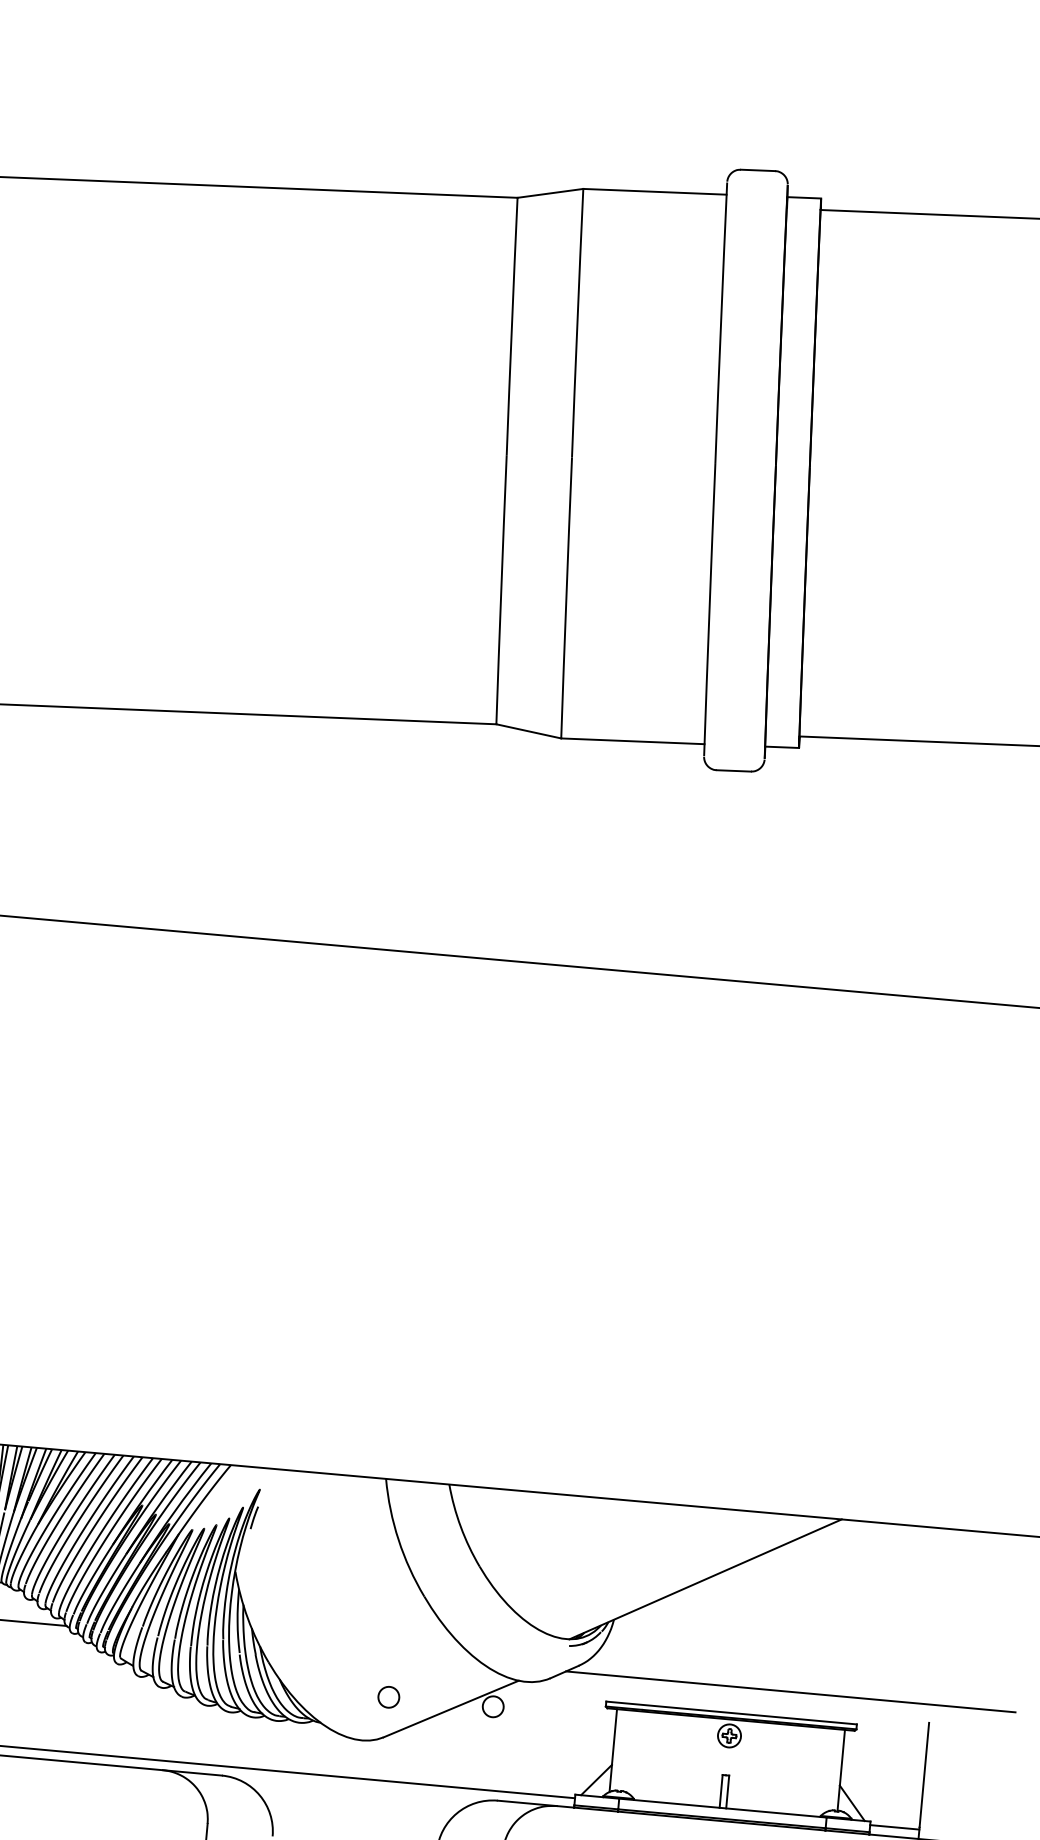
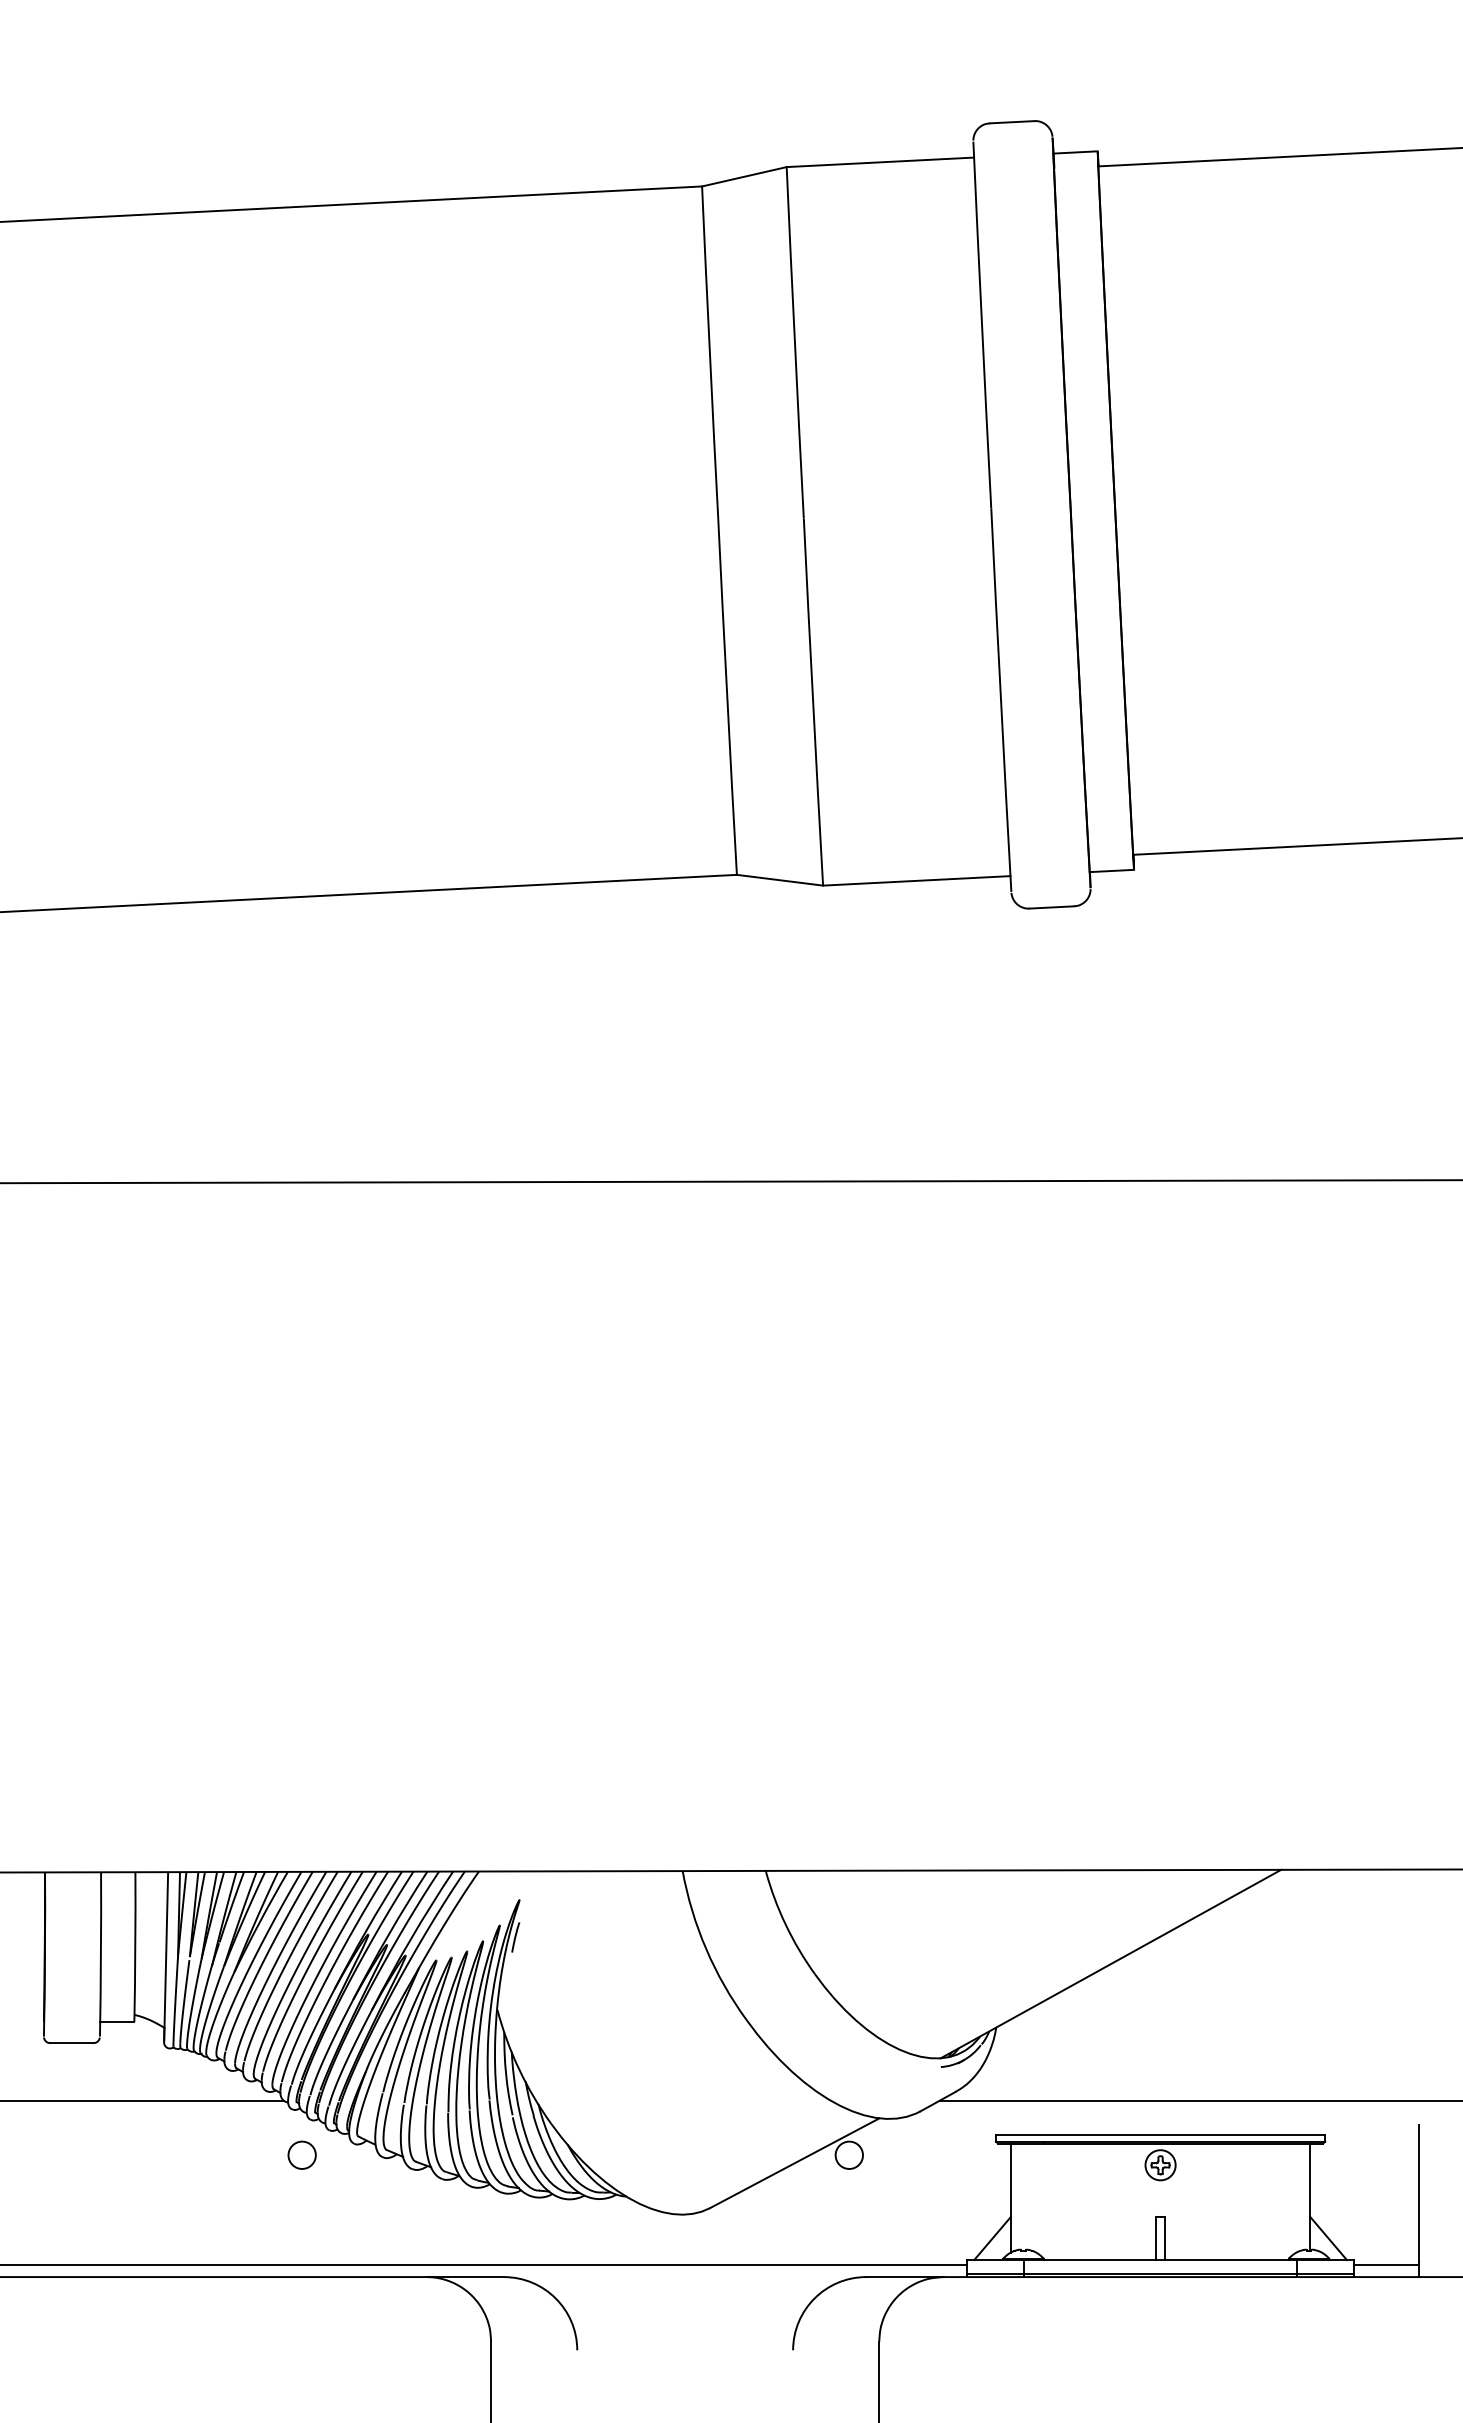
circle: (388, 1696) -> (301, 2154), moved

